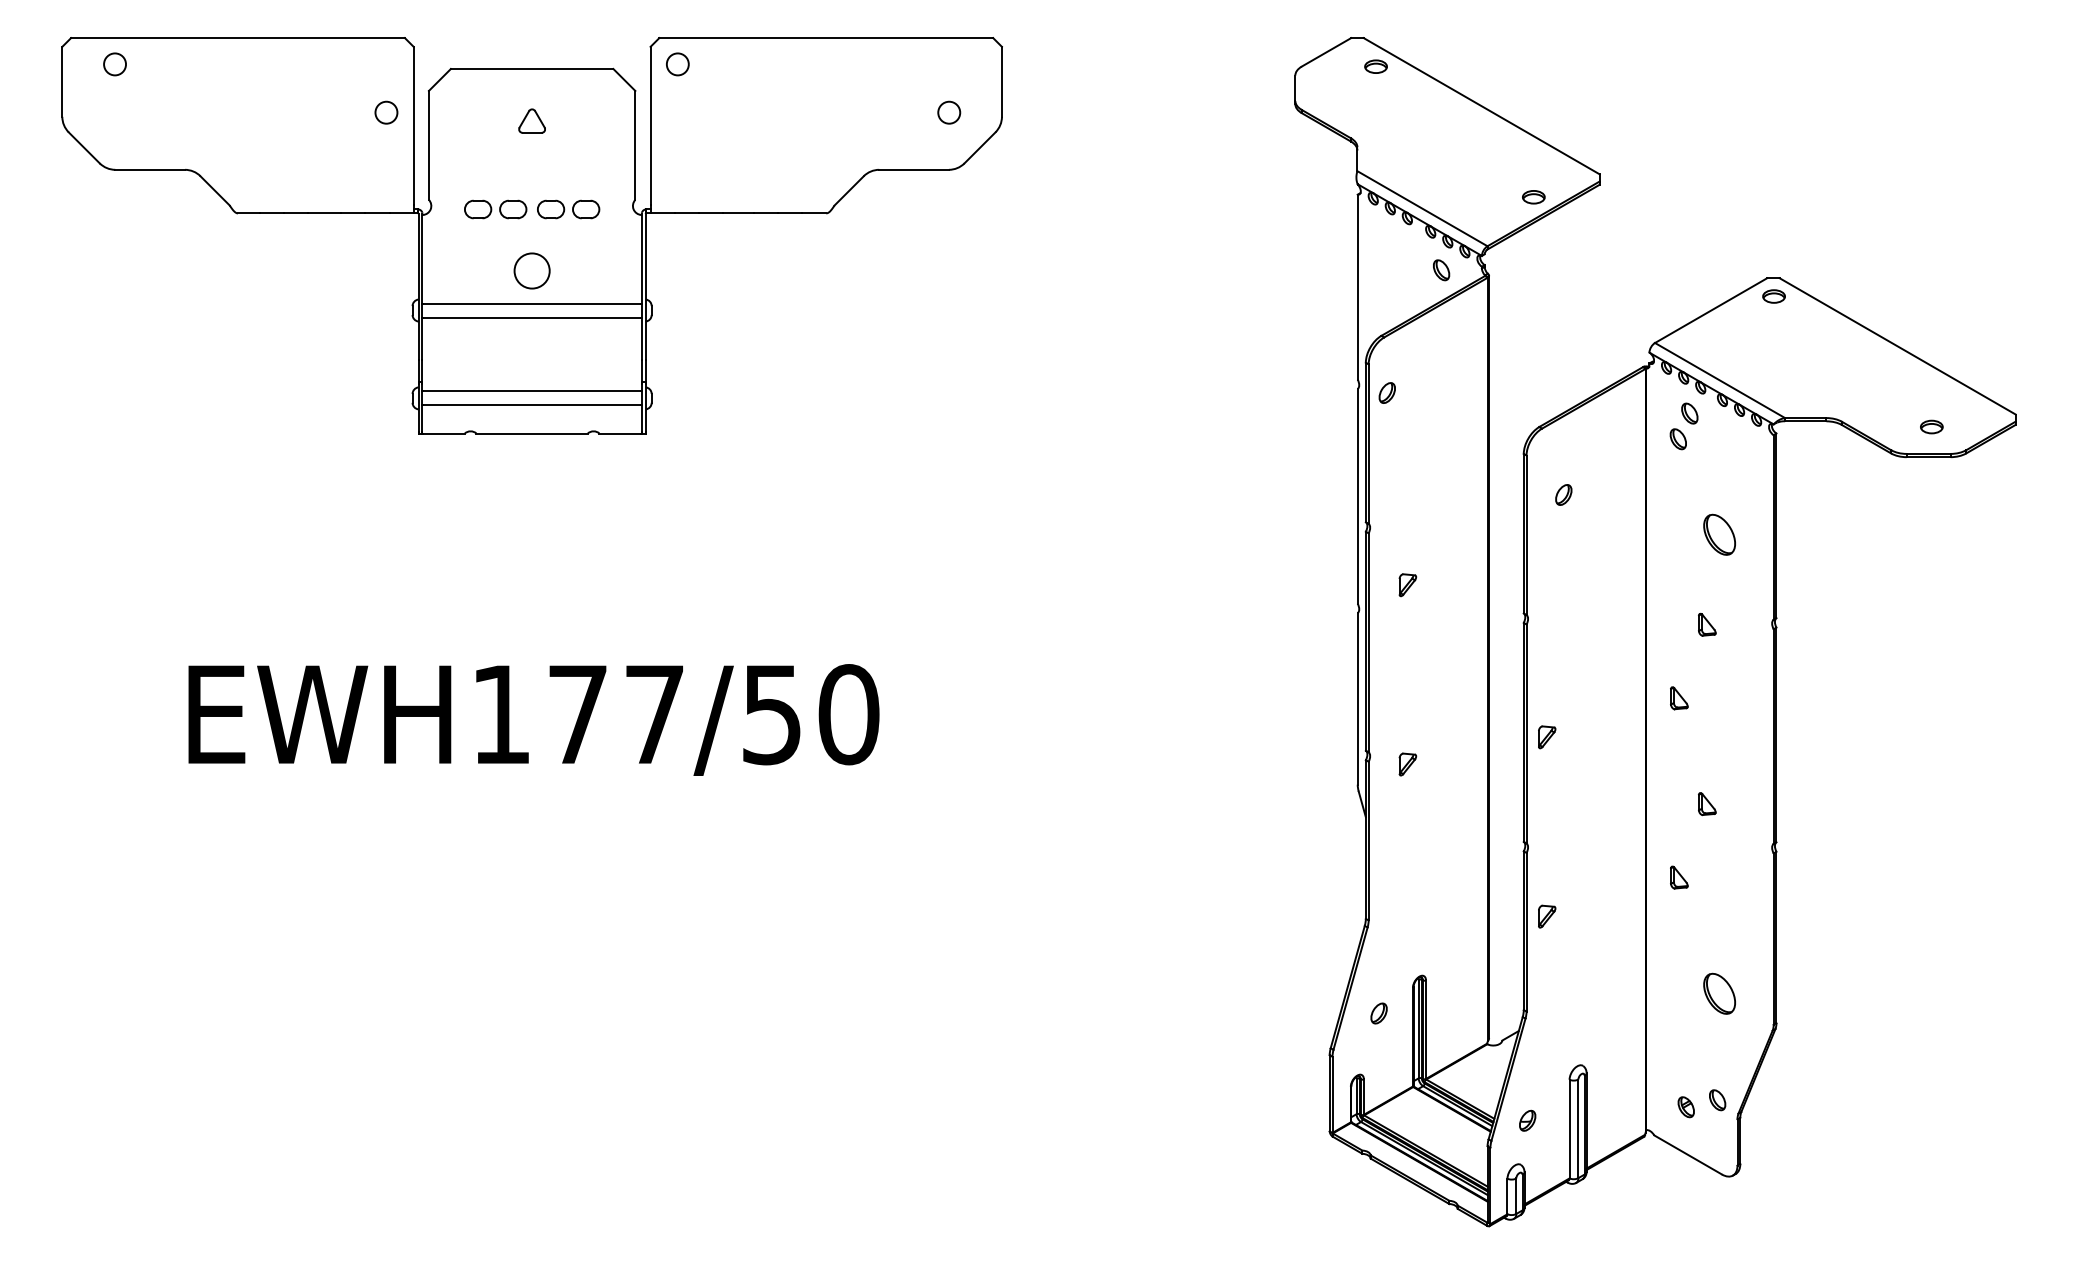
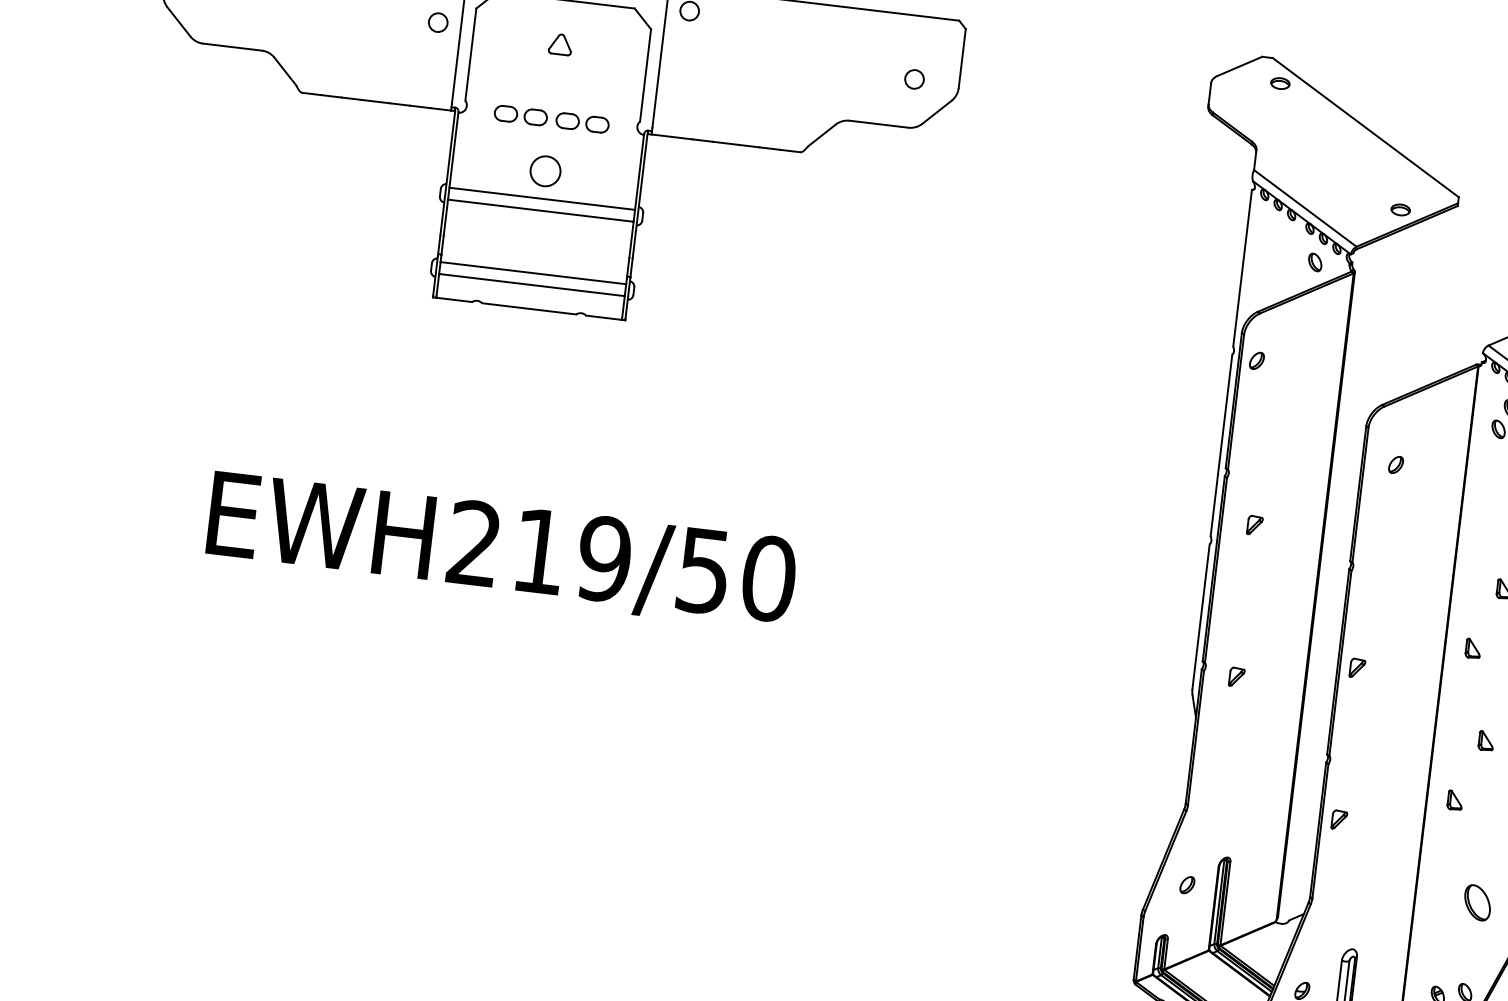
text: (578, 714) -> (540, 551), EWH177/50 -> EWH219/50

